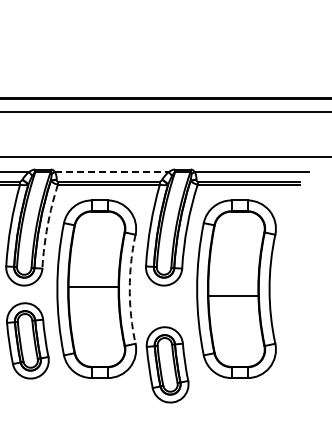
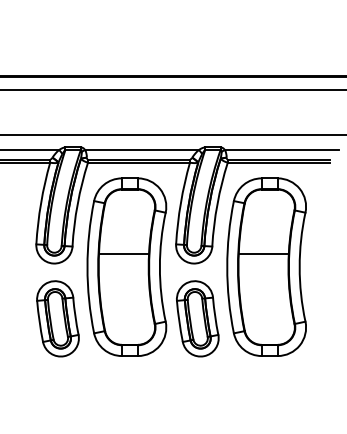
line: (112, 171) -> (142, 149), dashed -> solid
arc: (47, 226) -> (77, 204), dashed -> solid
line: (93, 286) -> (123, 253), moved
arc: (129, 289) -> (159, 267), dashed -> solid
line: (233, 295) -> (263, 253), moved
part: (167, 364) -> (197, 318), moved

